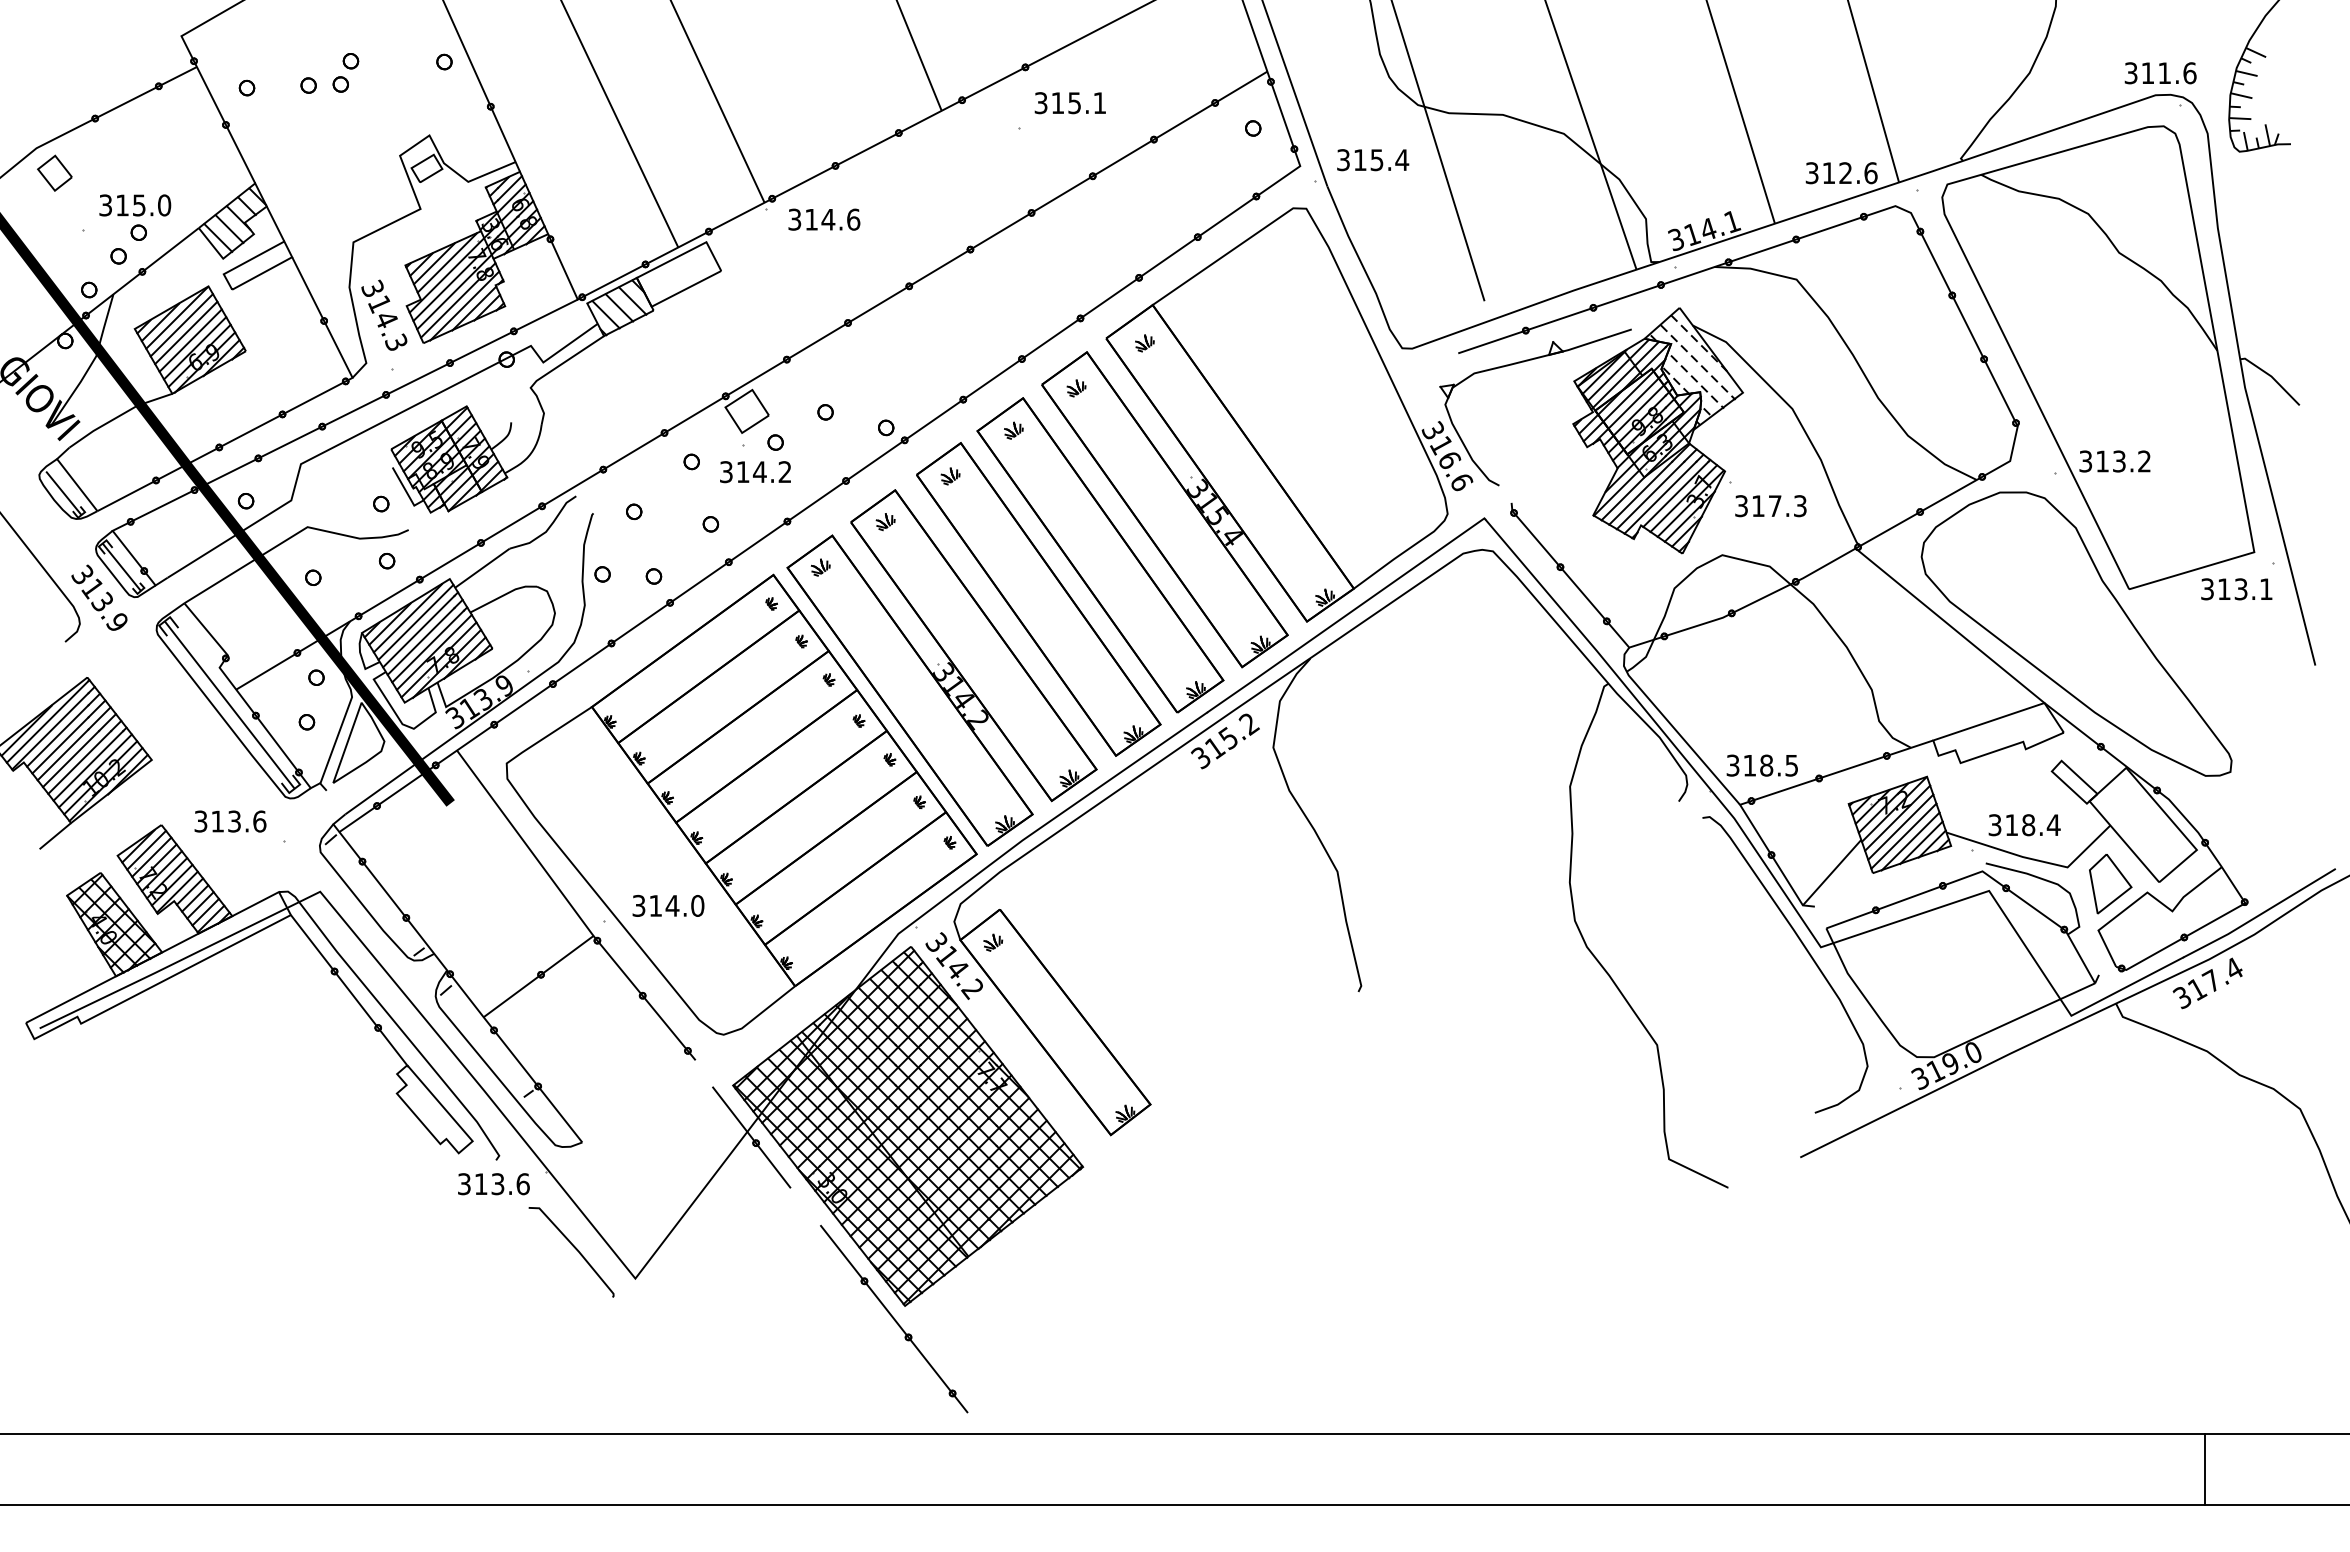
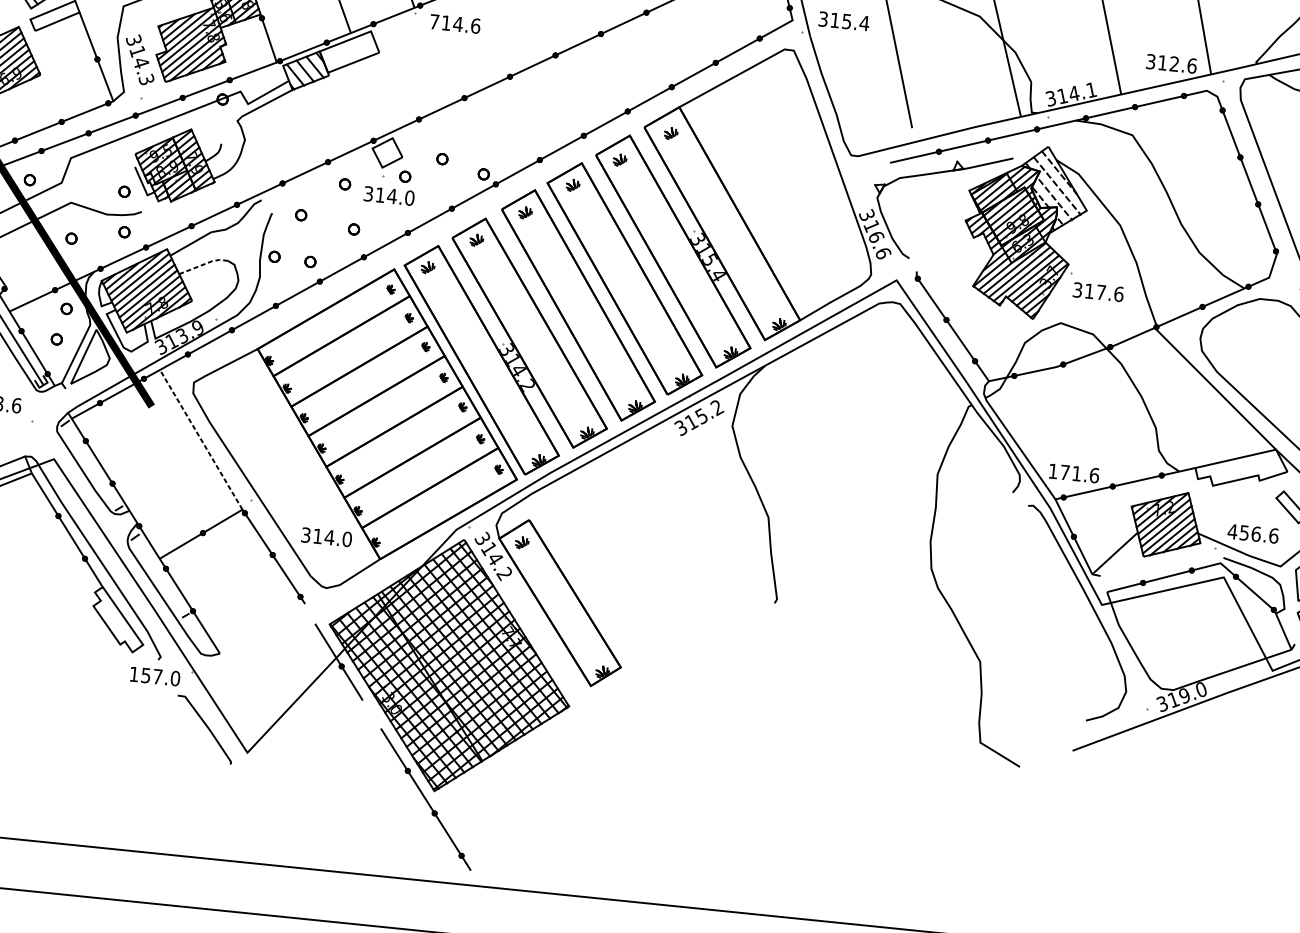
text: (794, 219) -> (434, 21), 314.6 -> 714.6
text: (784, 472) -> (409, 198), 314.2 -> 314.0
text: (1800, 506) -> (1119, 294), 317.3 -> 317.6
line: (504, 595) -> (204, 264), solid -> dashed
text: (1762, 765) -> (1073, 473), 318.5 -> 171.6
text: (2024, 825) -> (1253, 534), 318.4 -> 456.6
line: (524, 842) -> (200, 439), solid -> dashed
text: (668, 905) -> (326, 536), moved
text: (493, 1184) -> (154, 676), 313.6 -> 157.0

